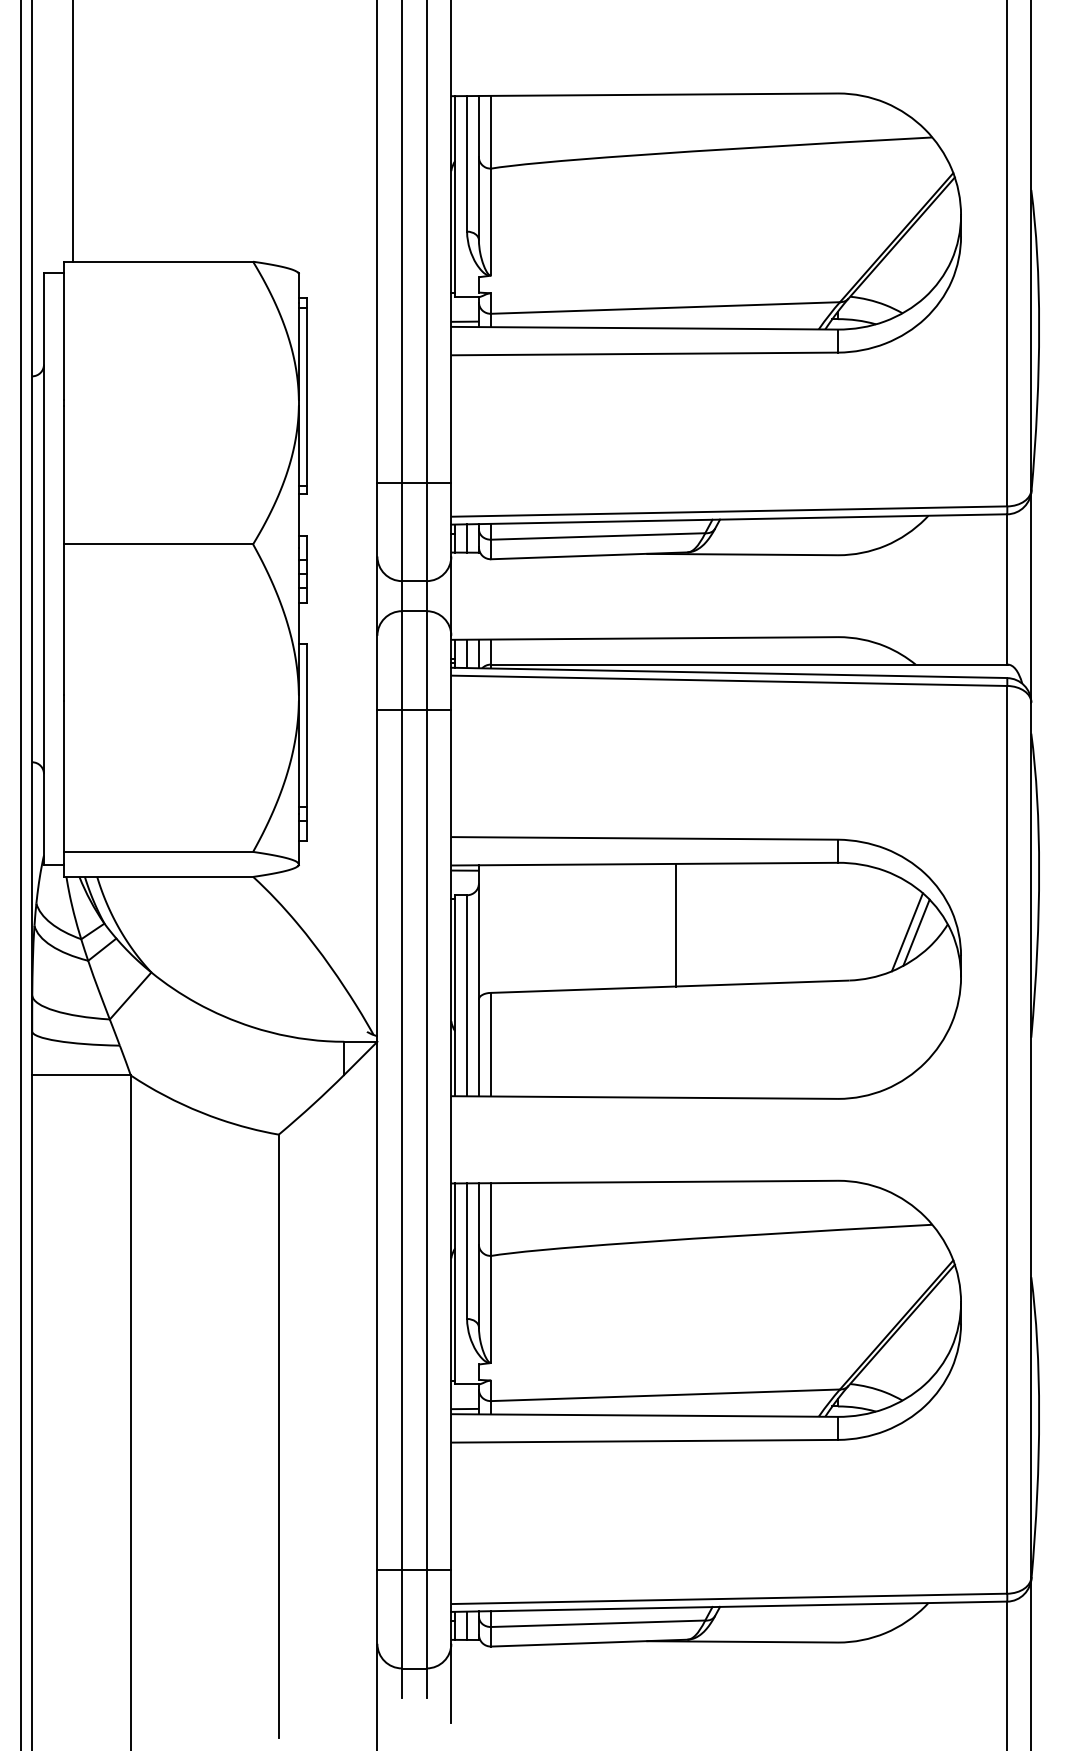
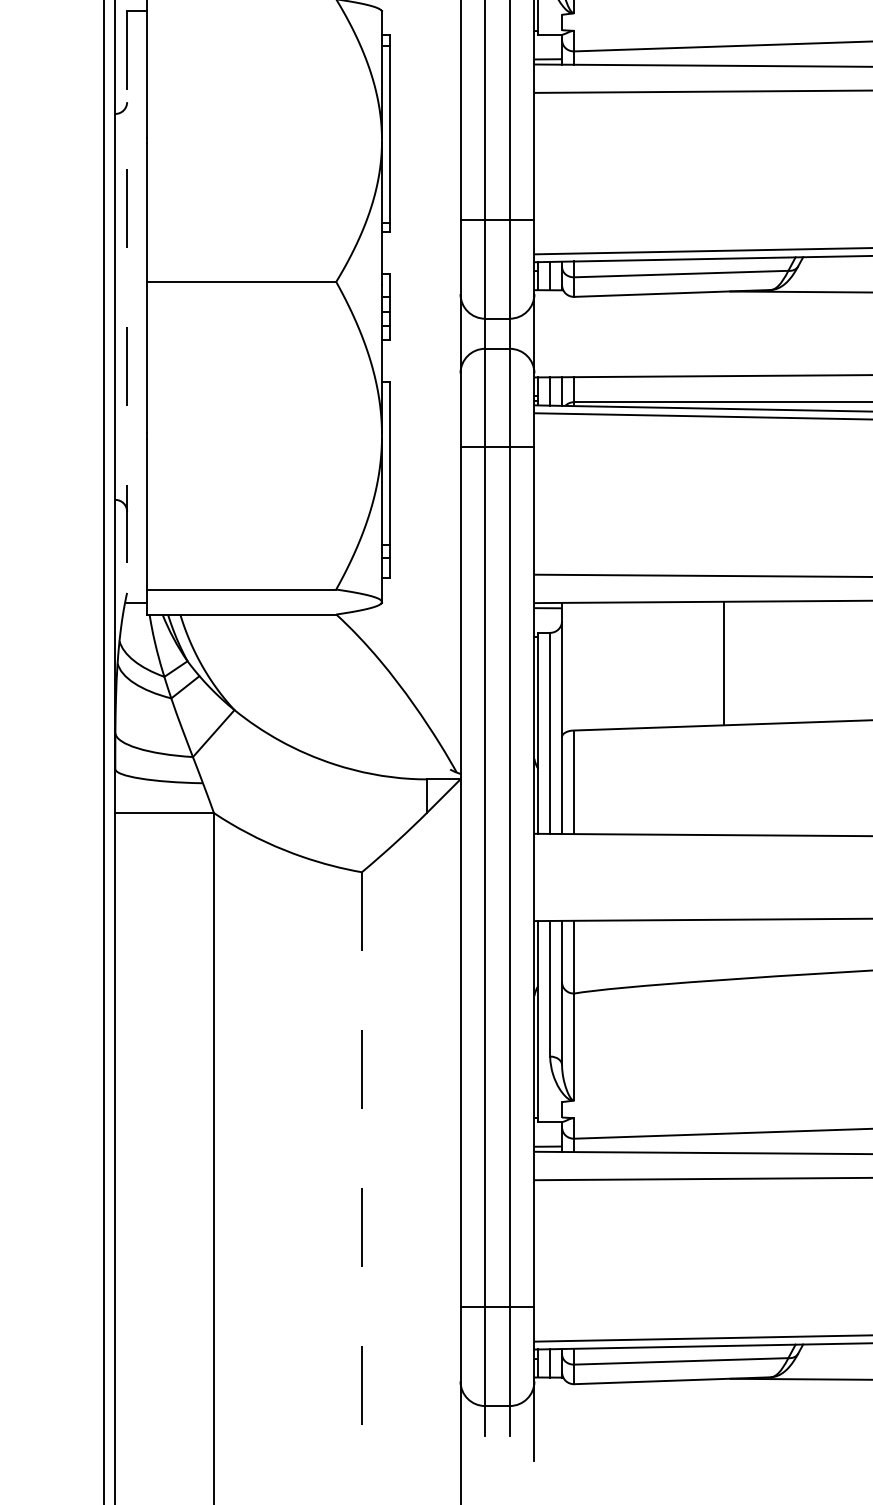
line: (44, 569) -> (127, 307), solid -> dashed
line: (676, 924) -> (724, 662), moved
line: (278, 1436) -> (361, 1174), solid -> dashed

